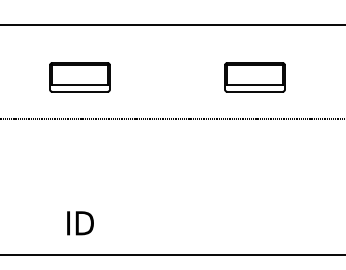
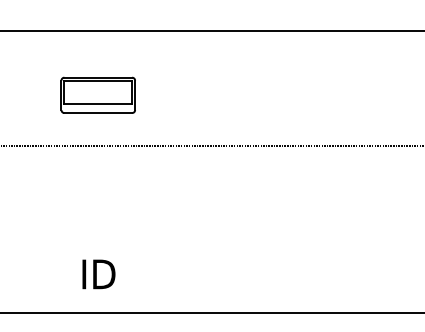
part: (254, 77) -> (312, 95), removed

